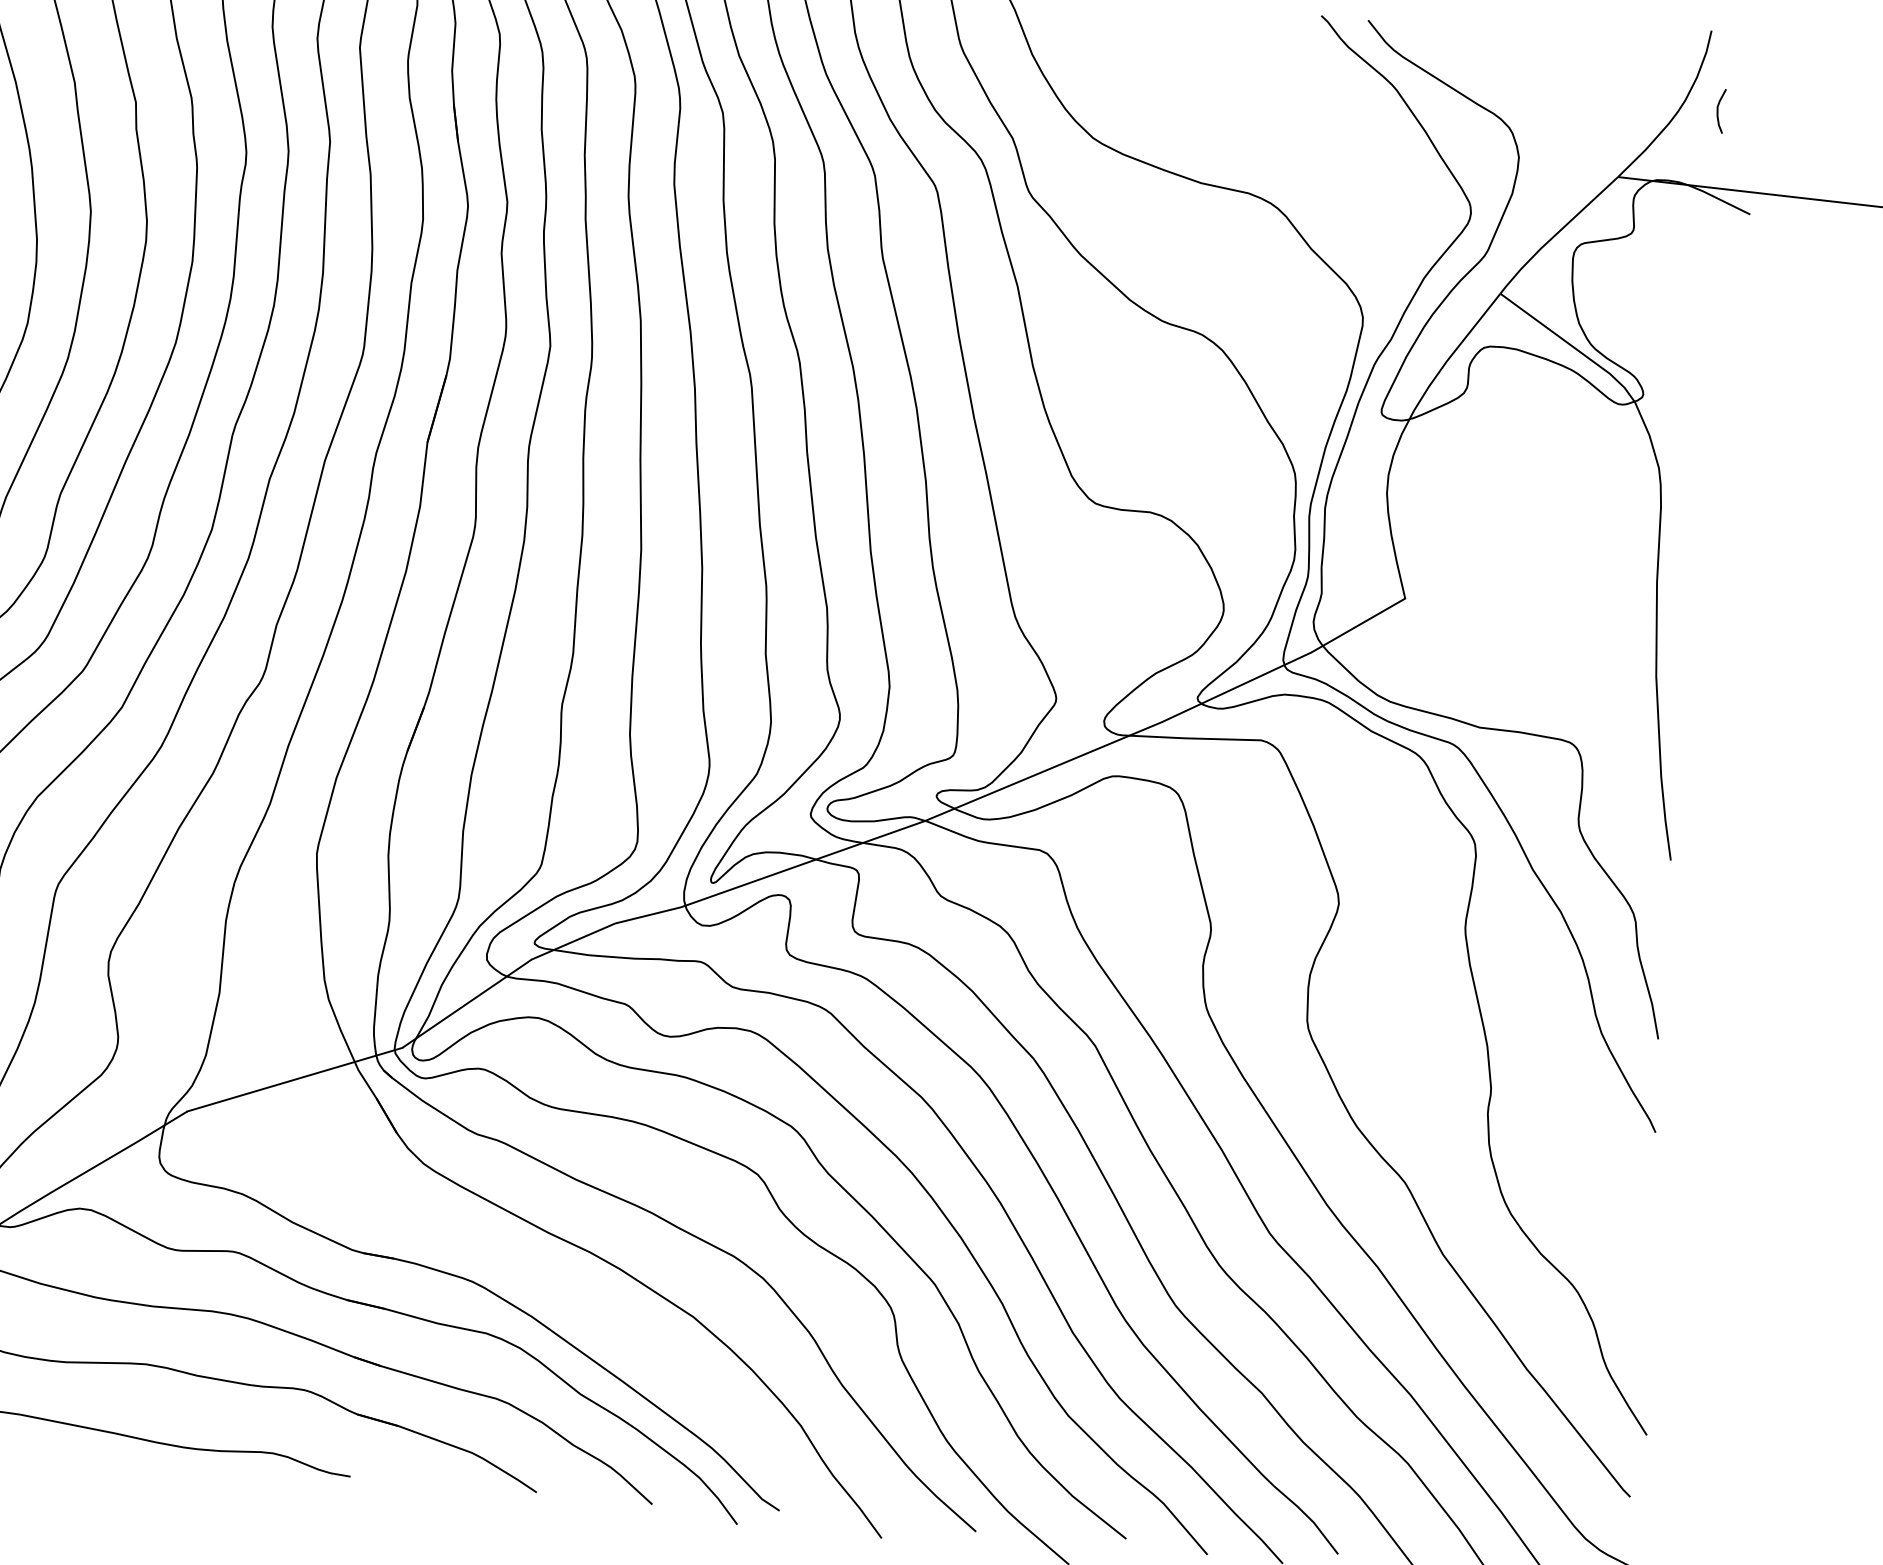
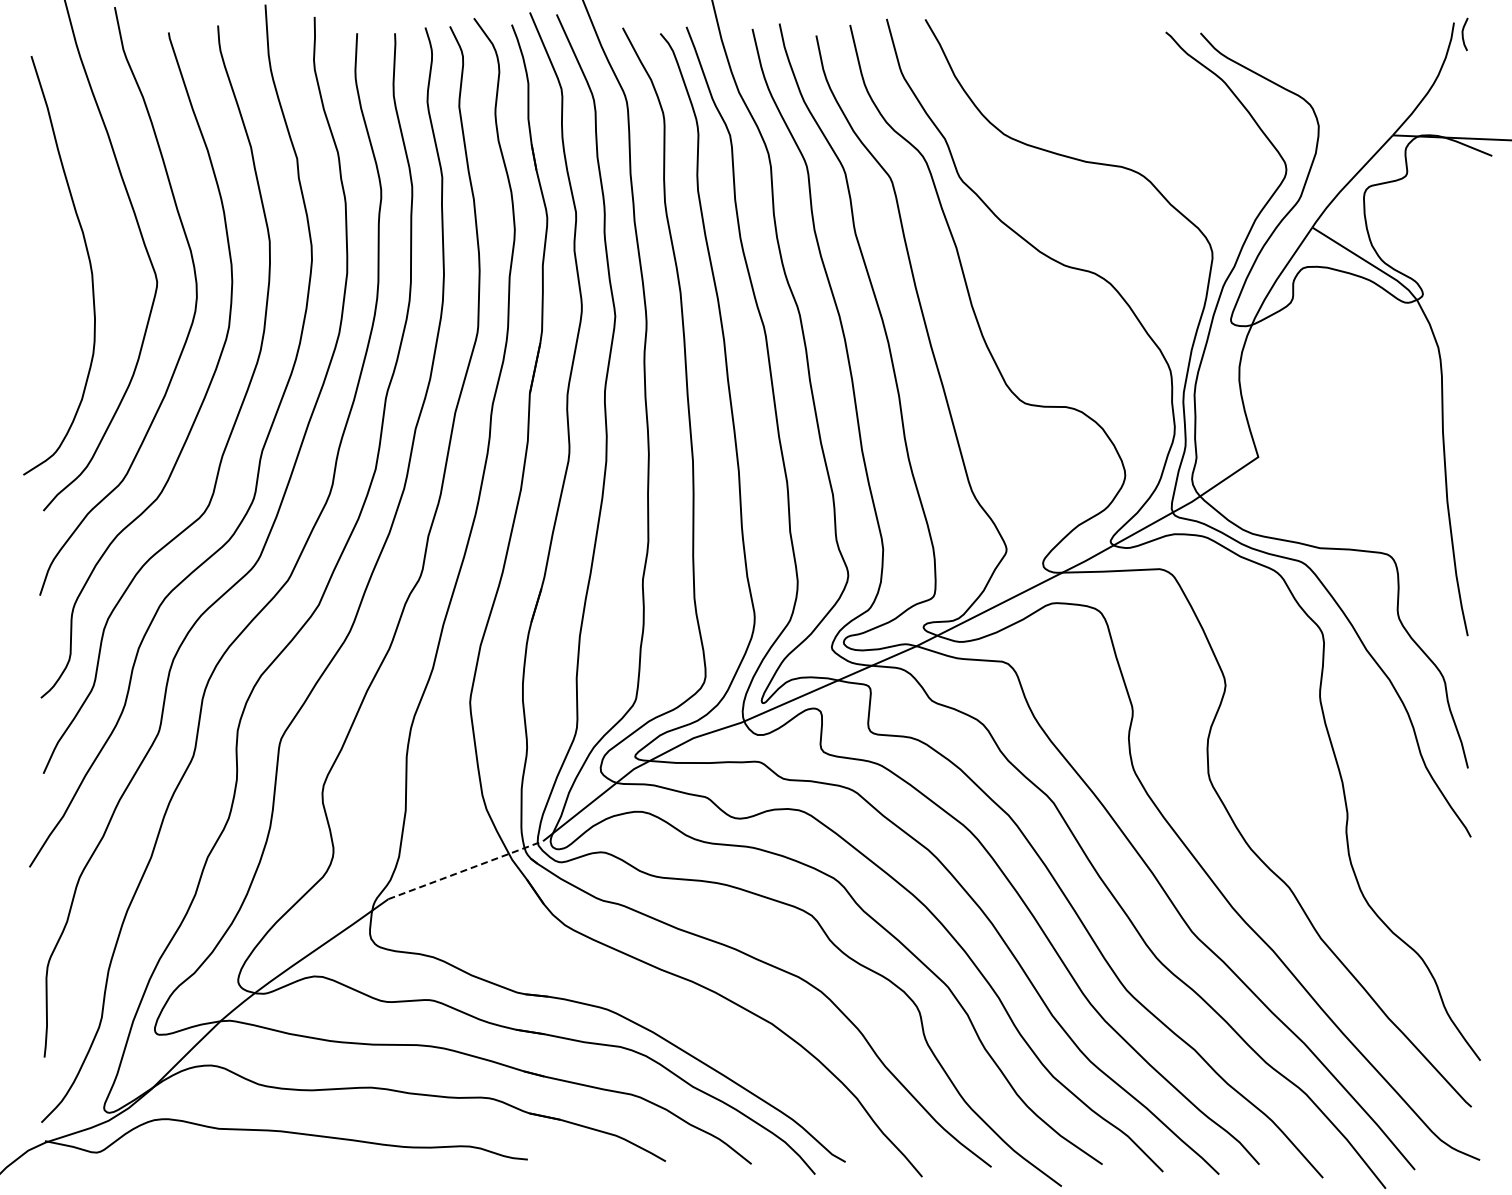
curve: (1718, 111) -> (1463, 34), moved
line: (294, 1080) -> (465, 870), solid -> dashed

